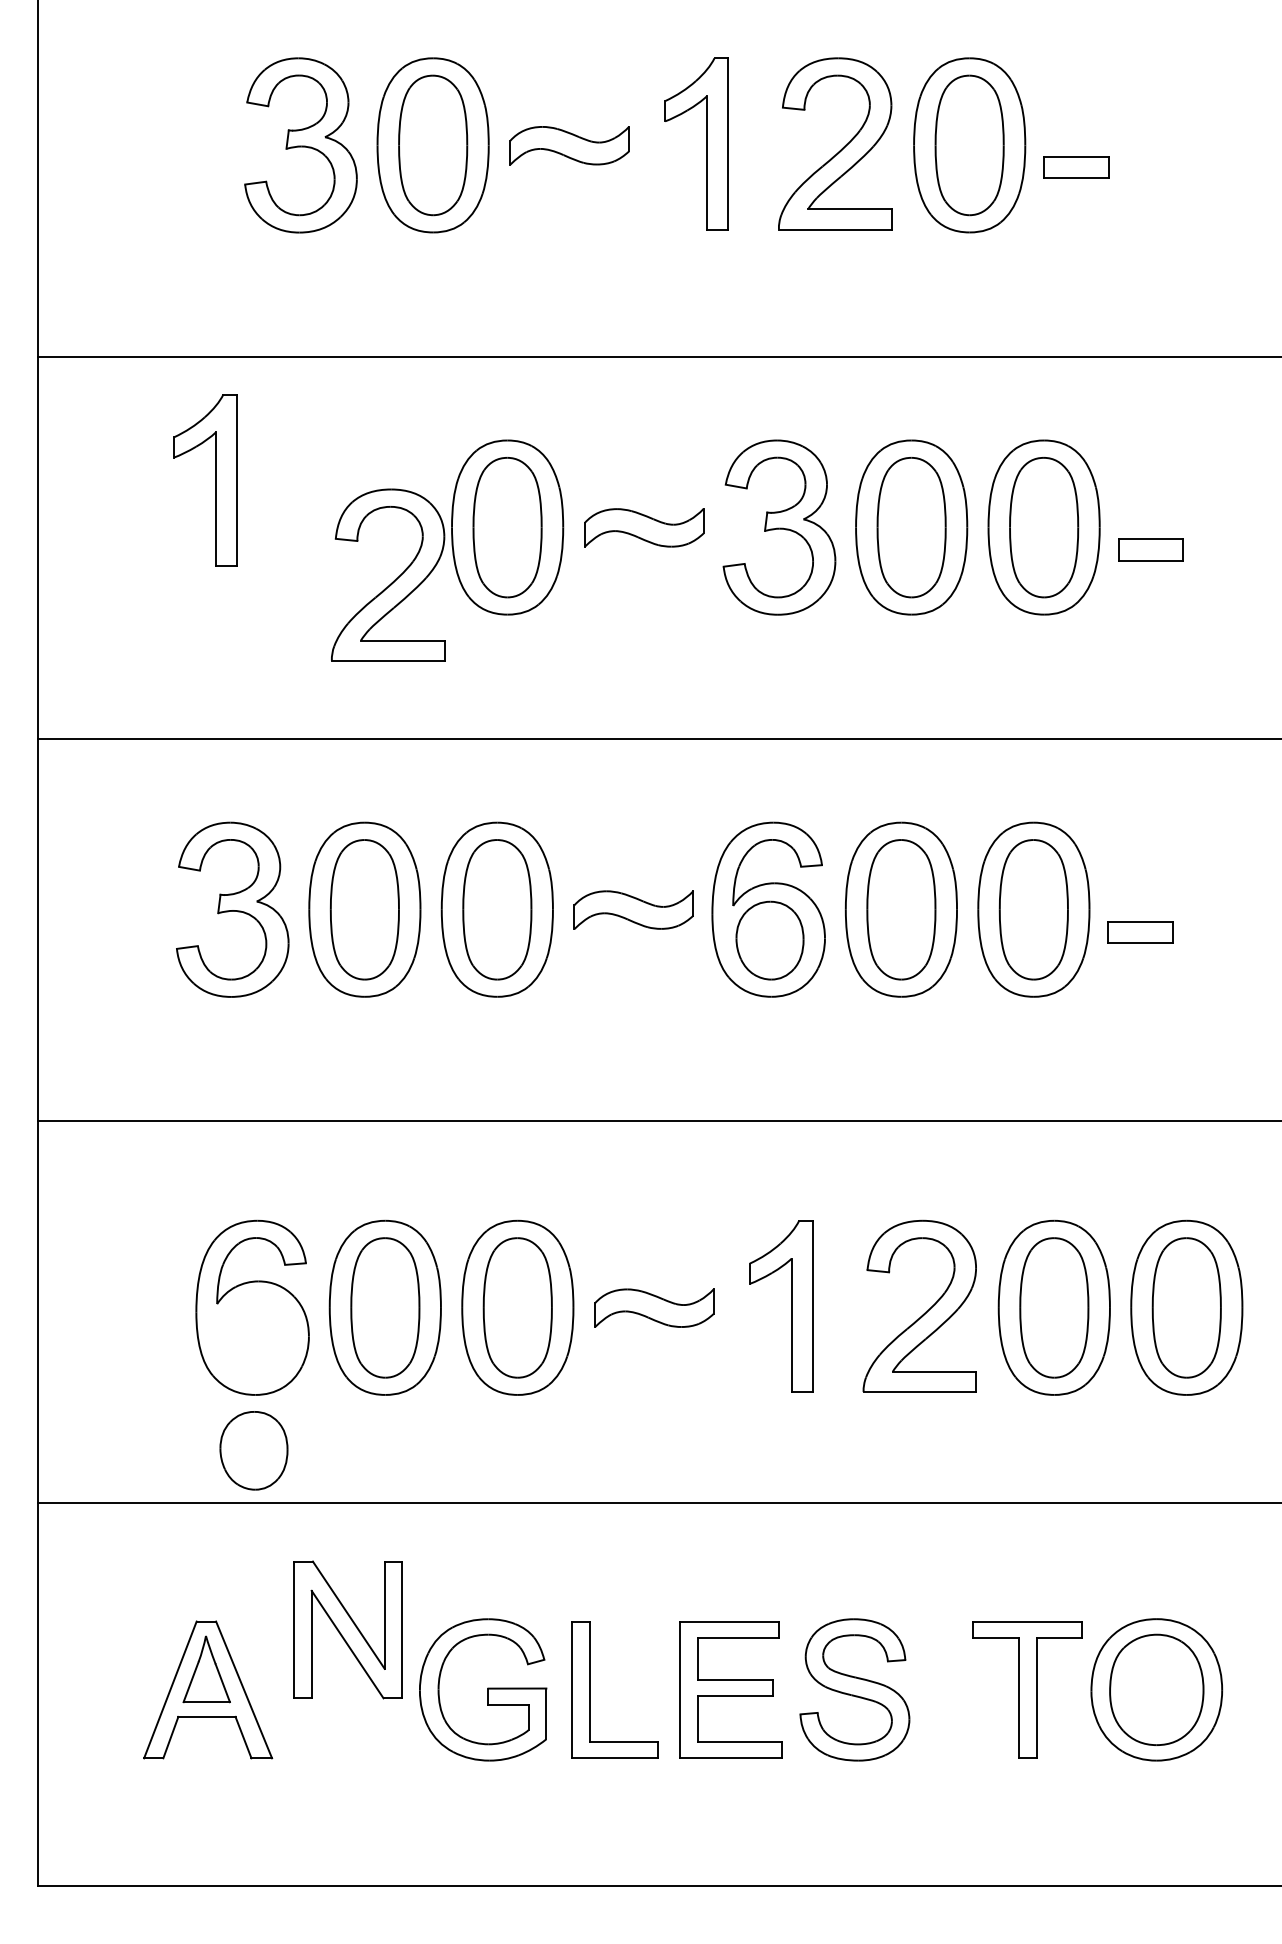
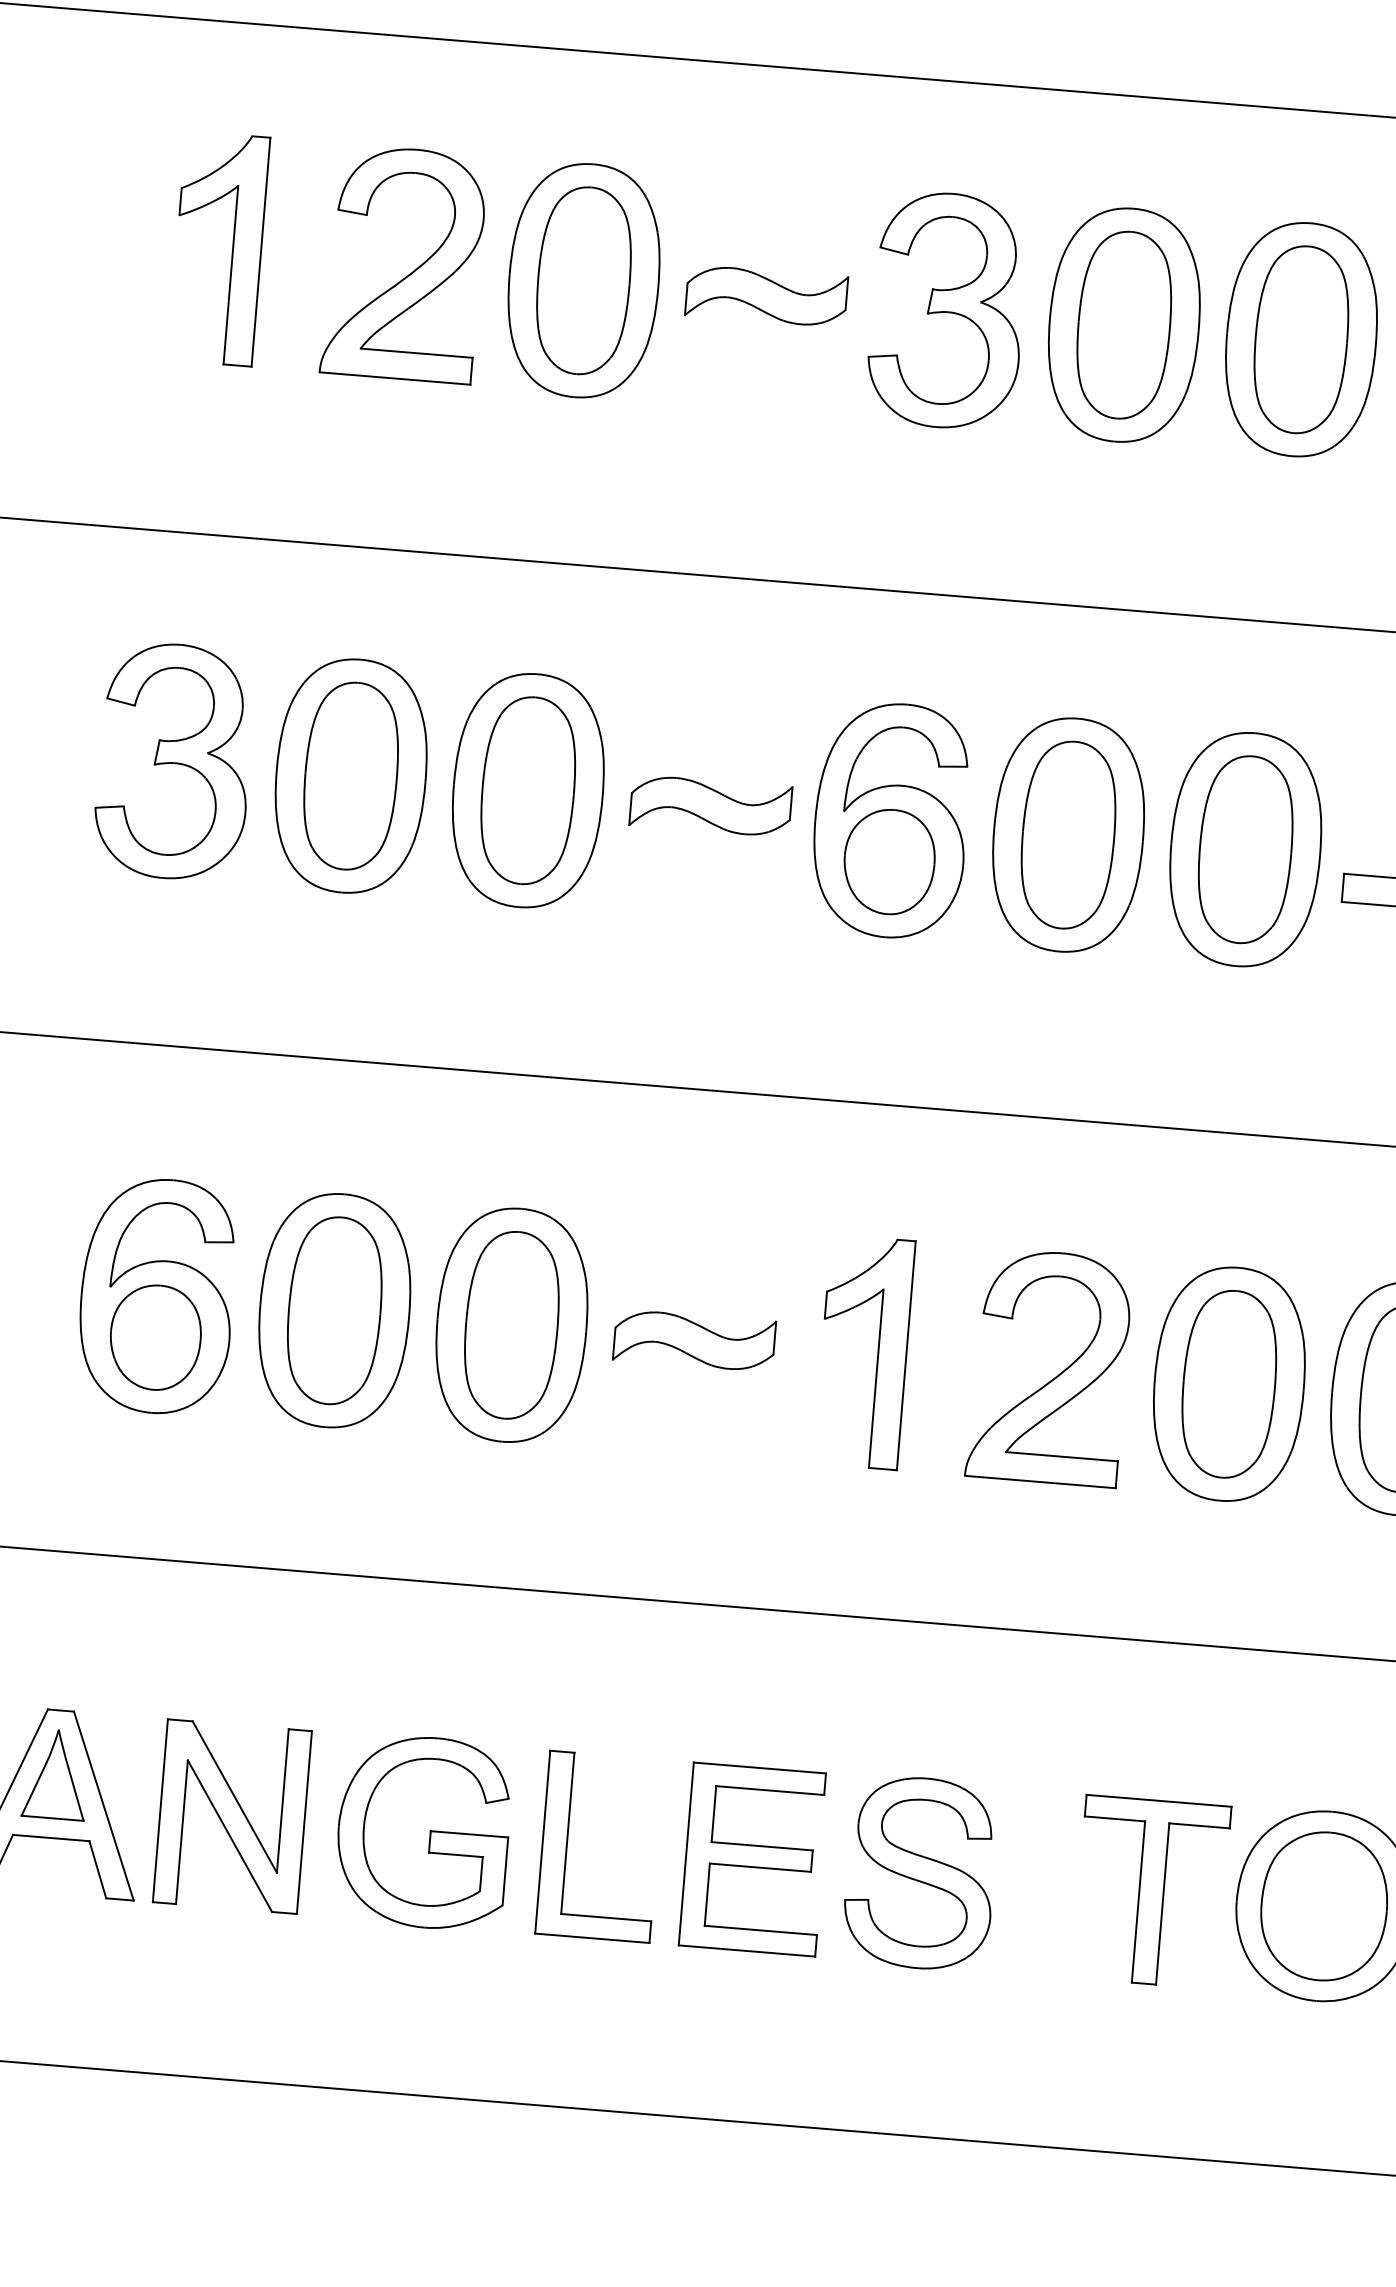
part: (215, 480) -> (232, 250), moved
part: (394, 579) -> (412, 270), moved
part: (253, 1450) -> (155, 1337), moved
part: (347, 1629) -> (231, 1815), moved

